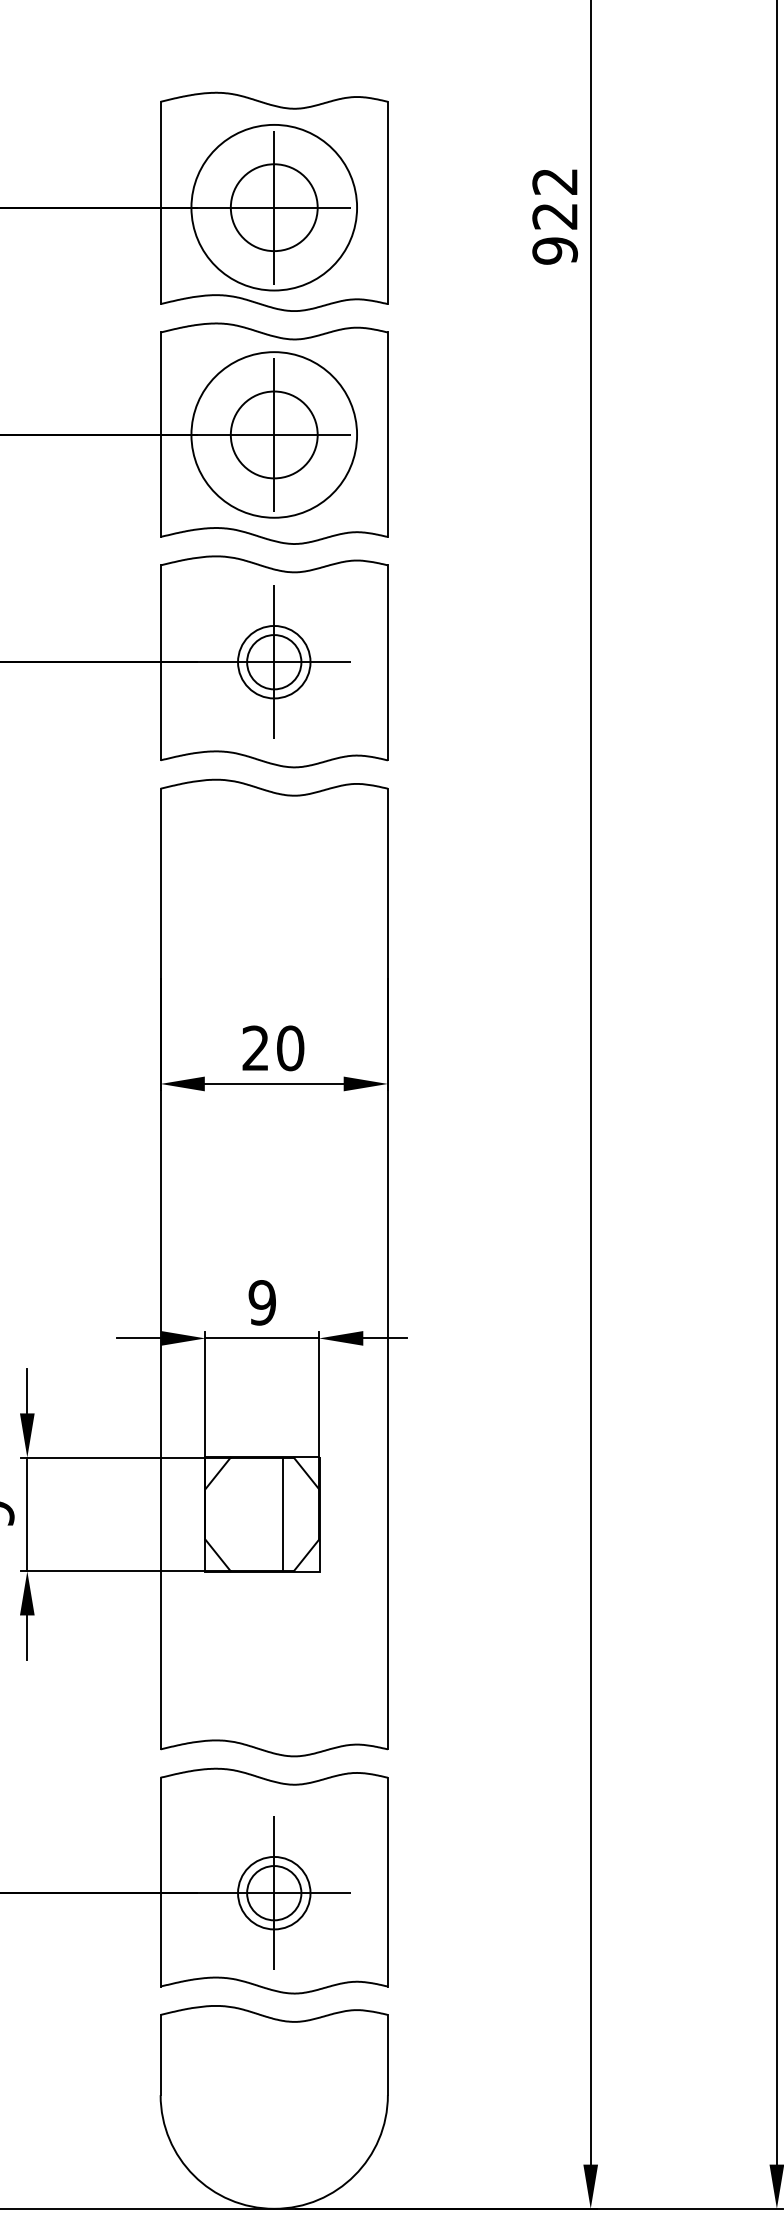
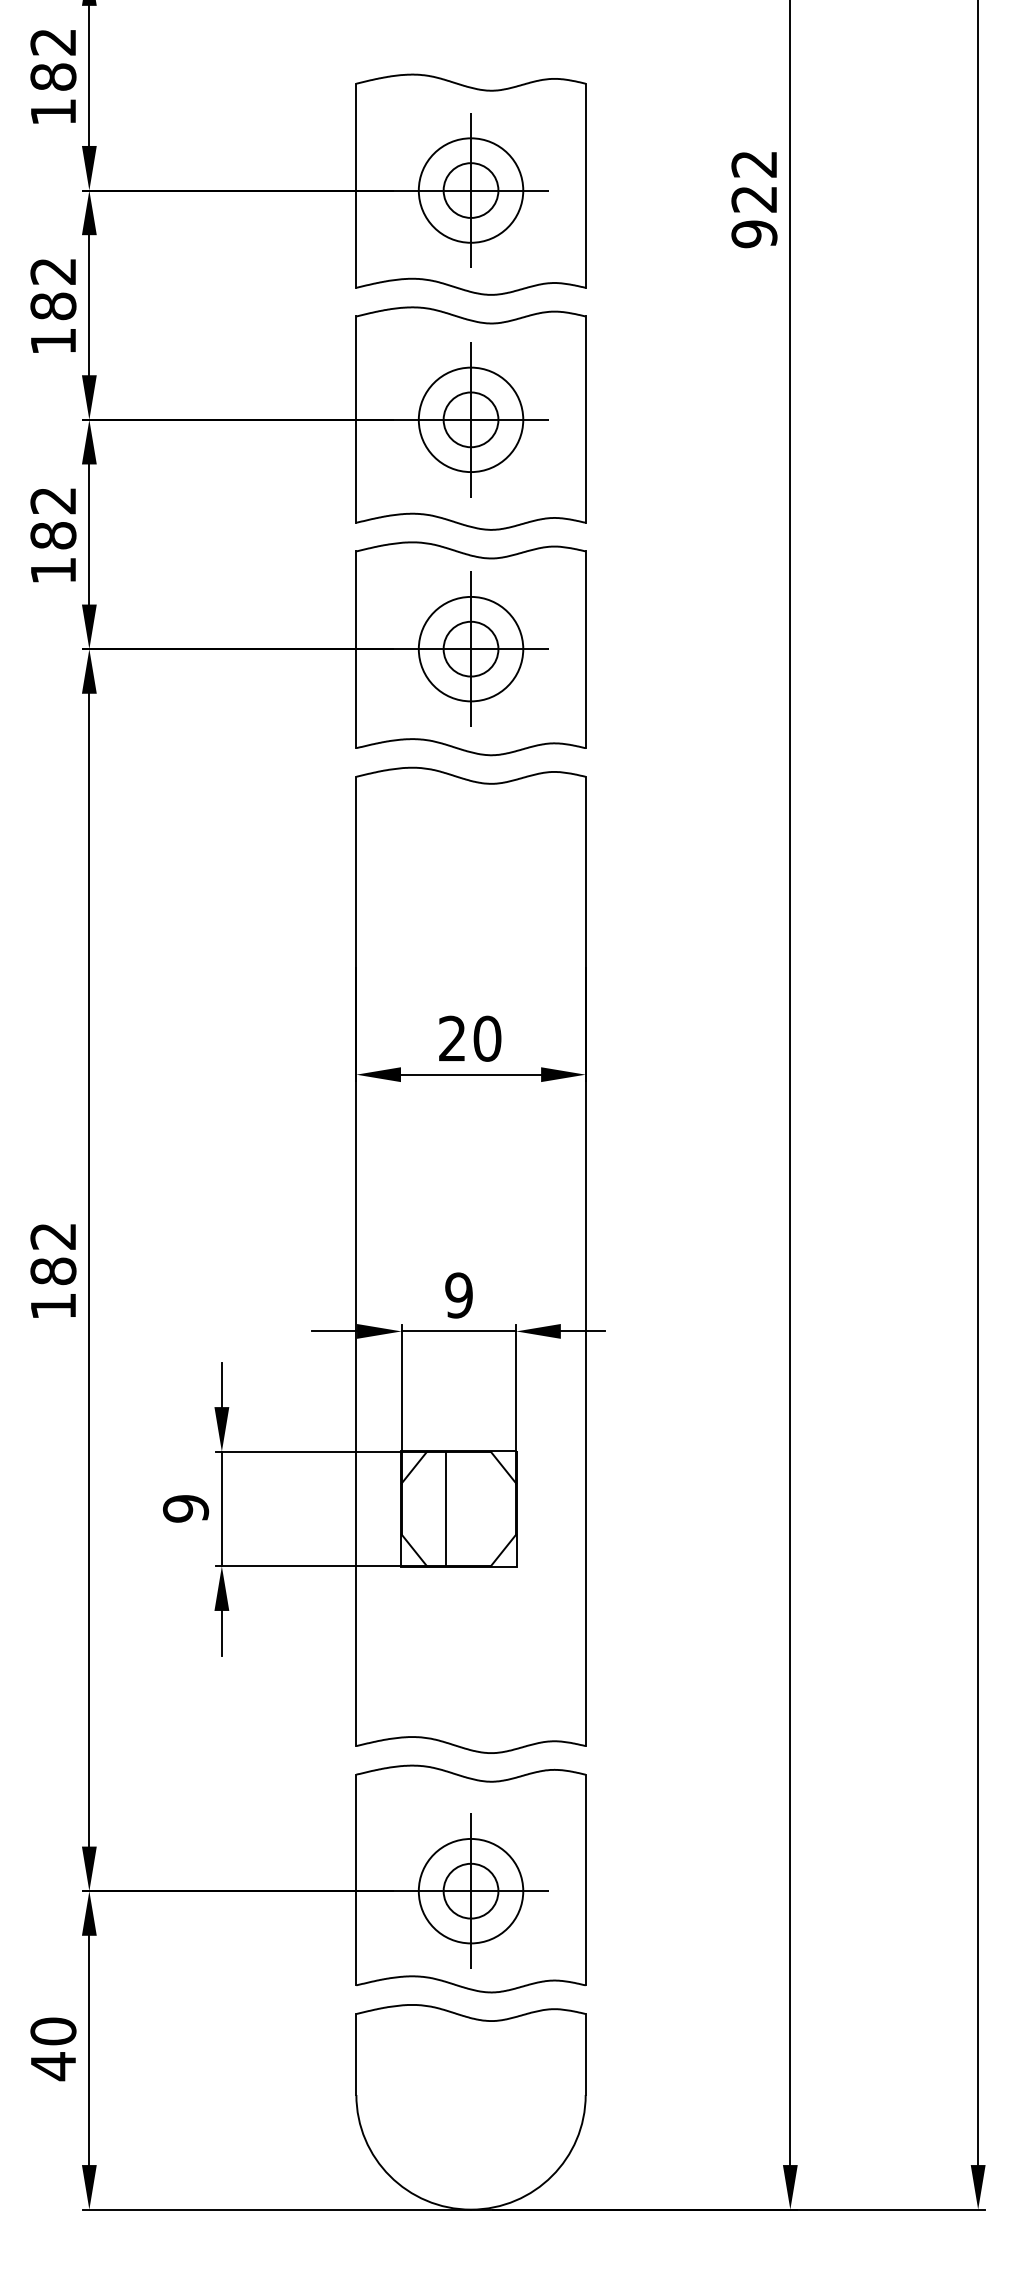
circle: (273, 207) -> (470, 190), size x0.62
circle: (273, 207) -> (470, 190), size x0.62
circle: (273, 434) -> (470, 419), size x0.62
circle: (273, 434) -> (470, 419), size x0.62
circle: (273, 661) -> (470, 648), size x1.43
line: (283, 1513) -> (446, 1508), moved
circle: (273, 1892) -> (470, 1890), size x1.43

